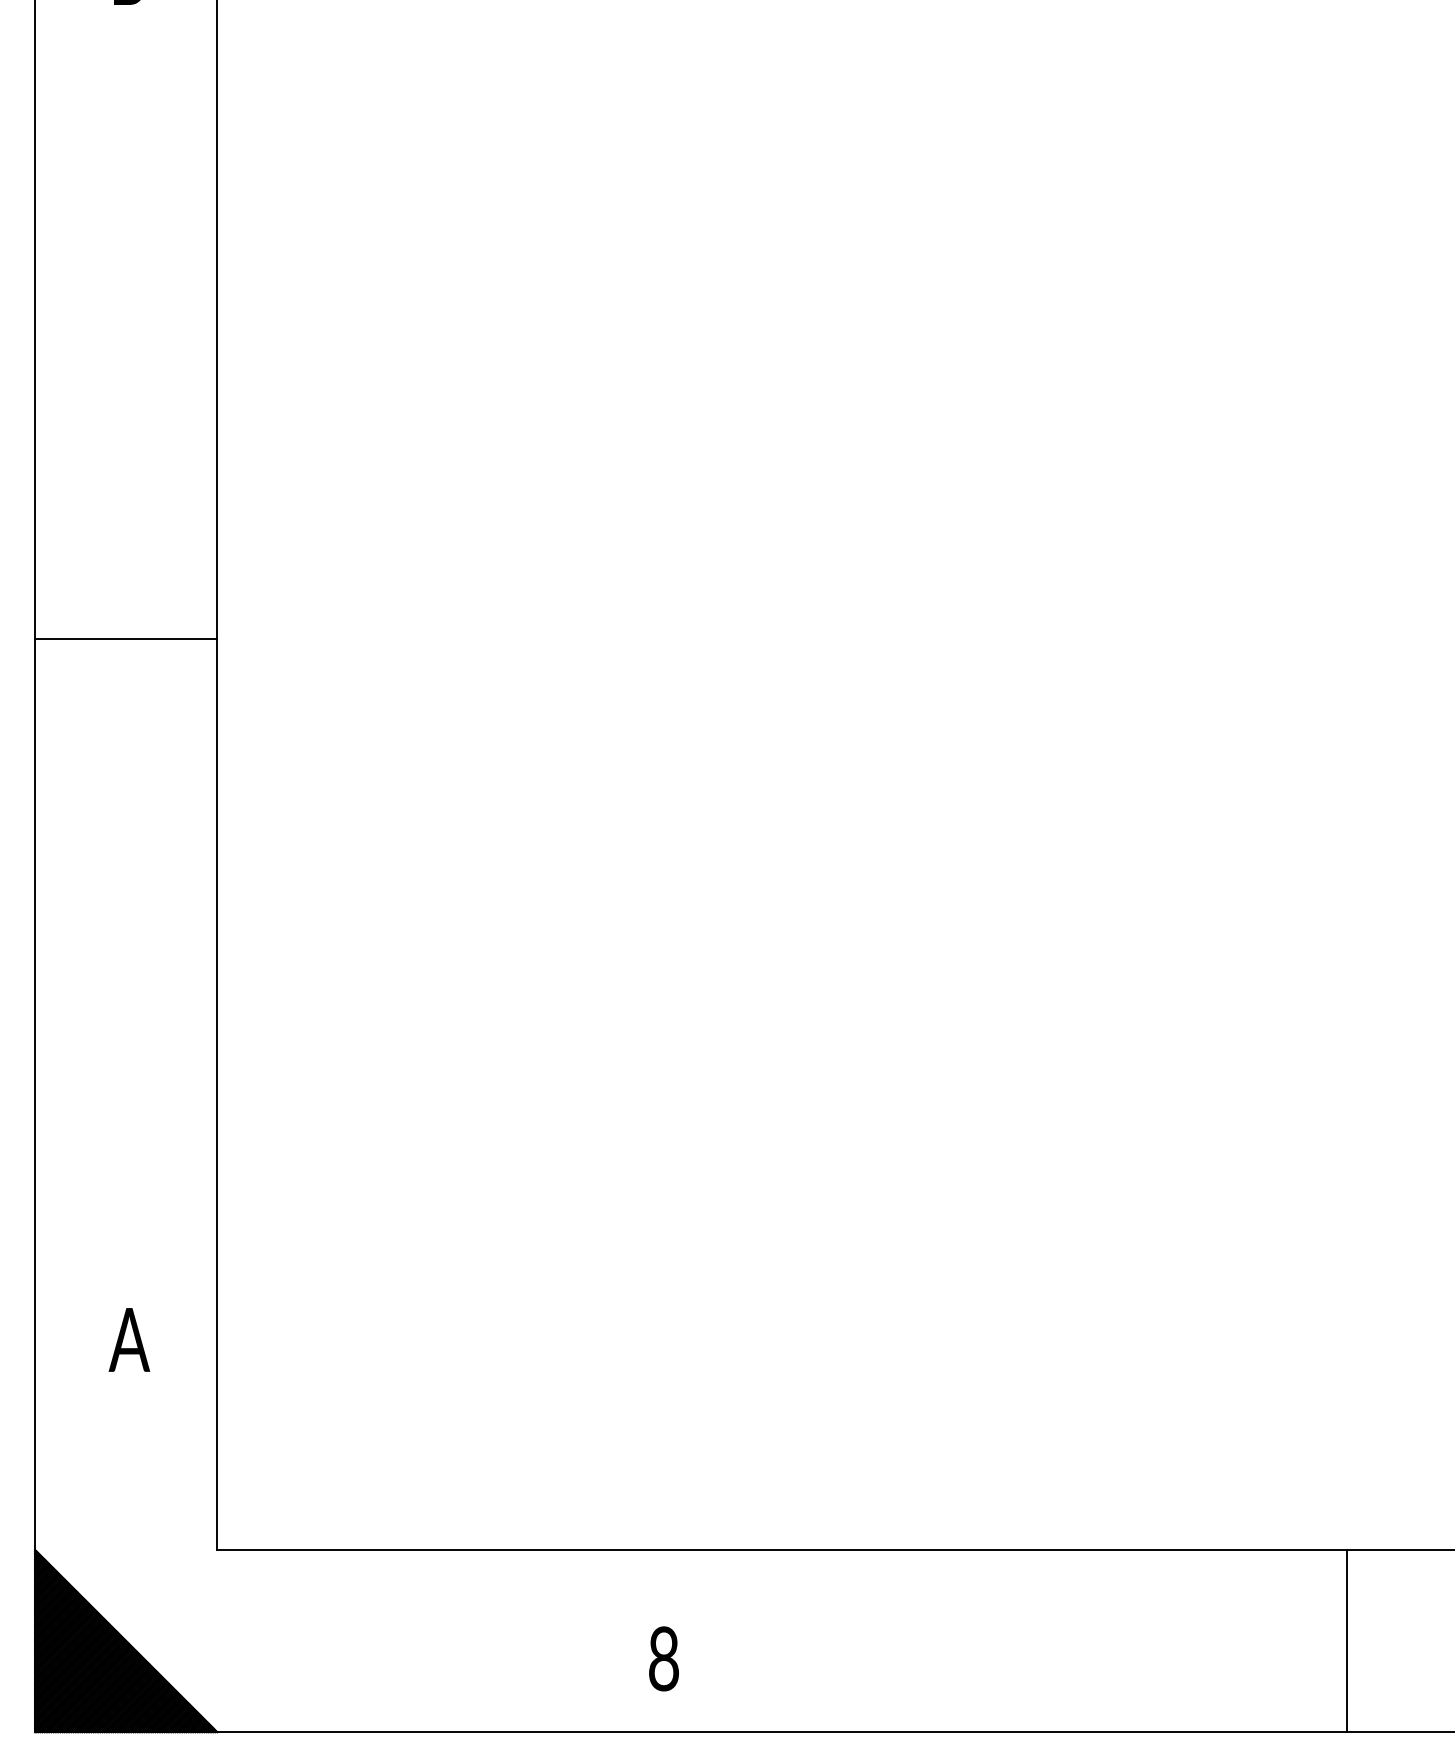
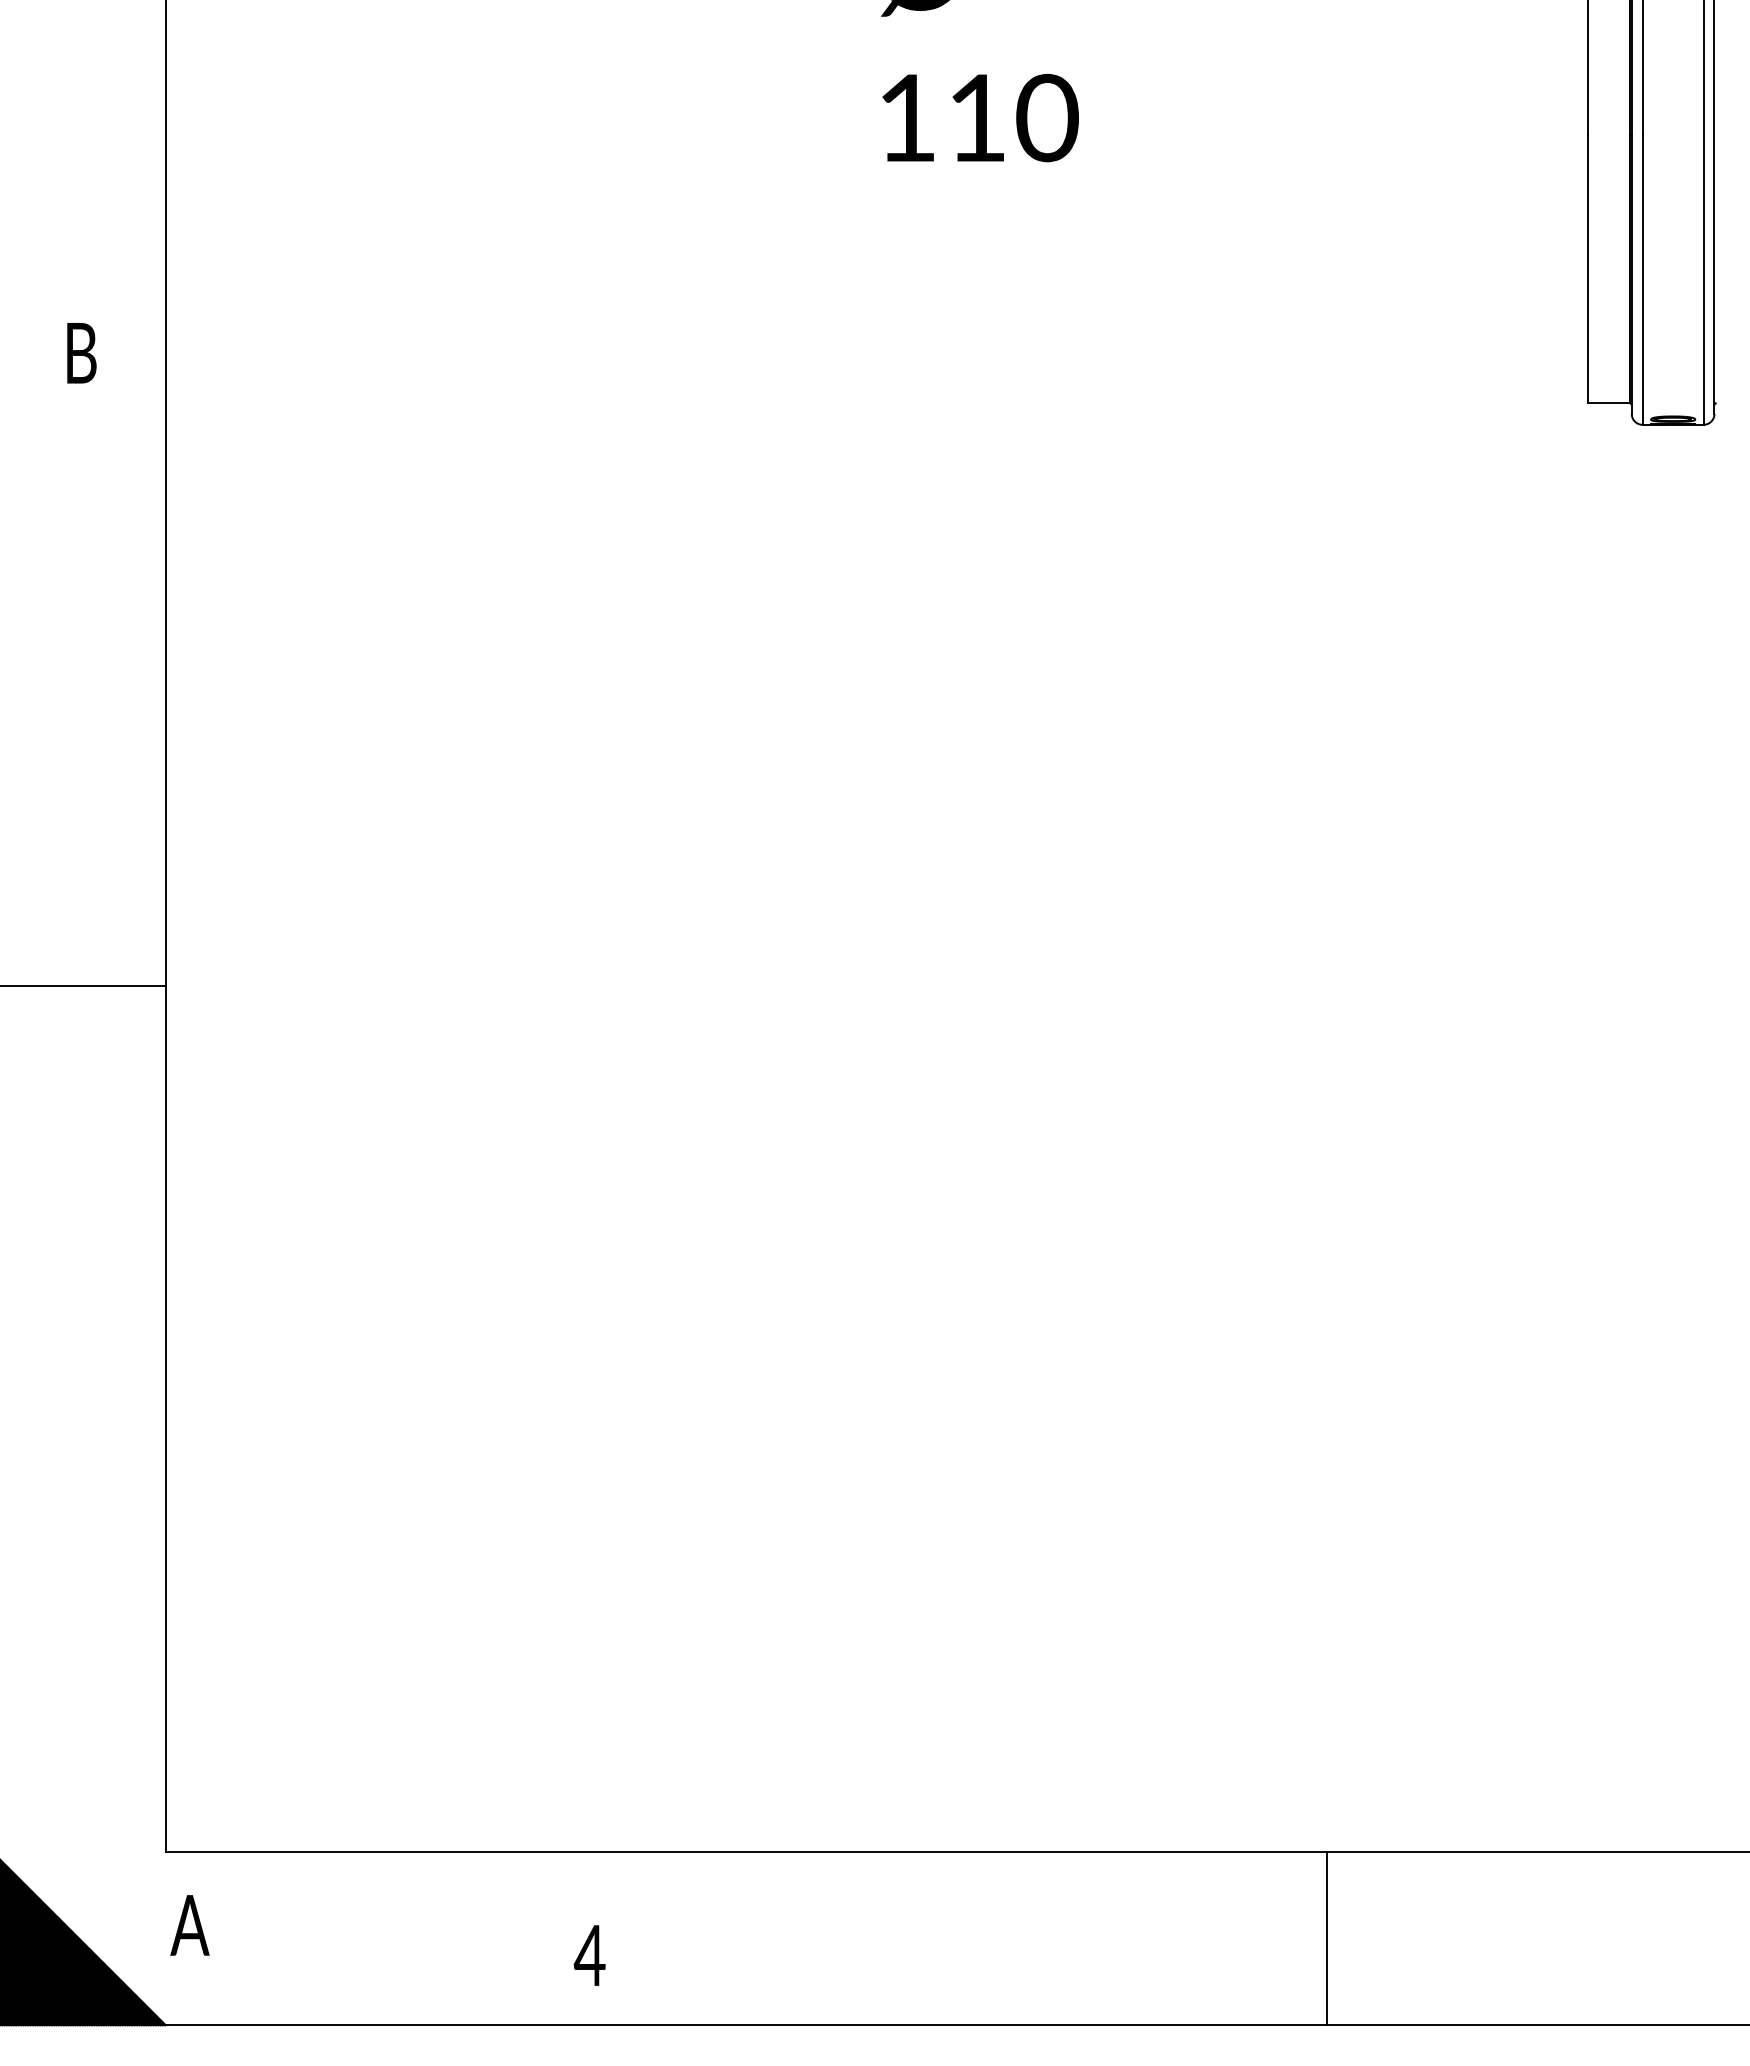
text: (128, 1340) -> (189, 1925), moved
line: (1347, 1640) -> (1326, 1938), moved
text: (663, 1658) -> (589, 1955), 8 -> 4

